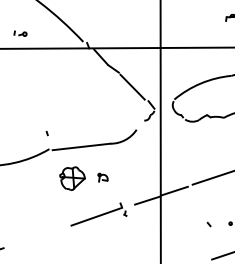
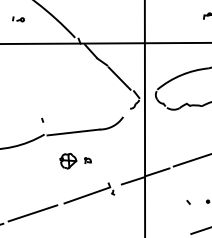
part: (20, 33) -> (18, 19), moved
part: (83, 179) -> (75, 161), size x0.71
line: (35, 236) -> (32, 213), added

